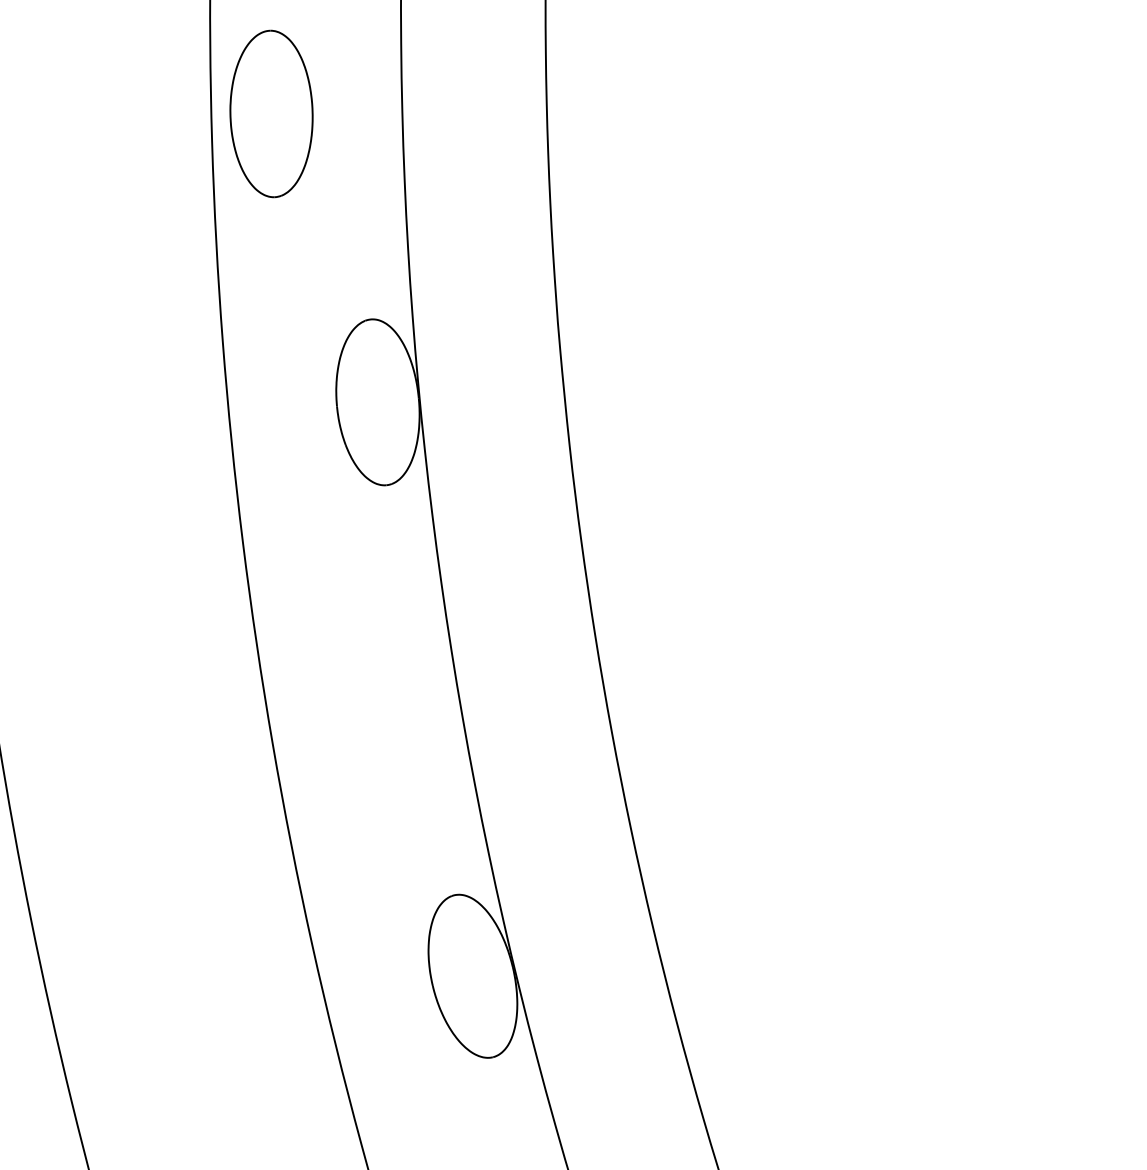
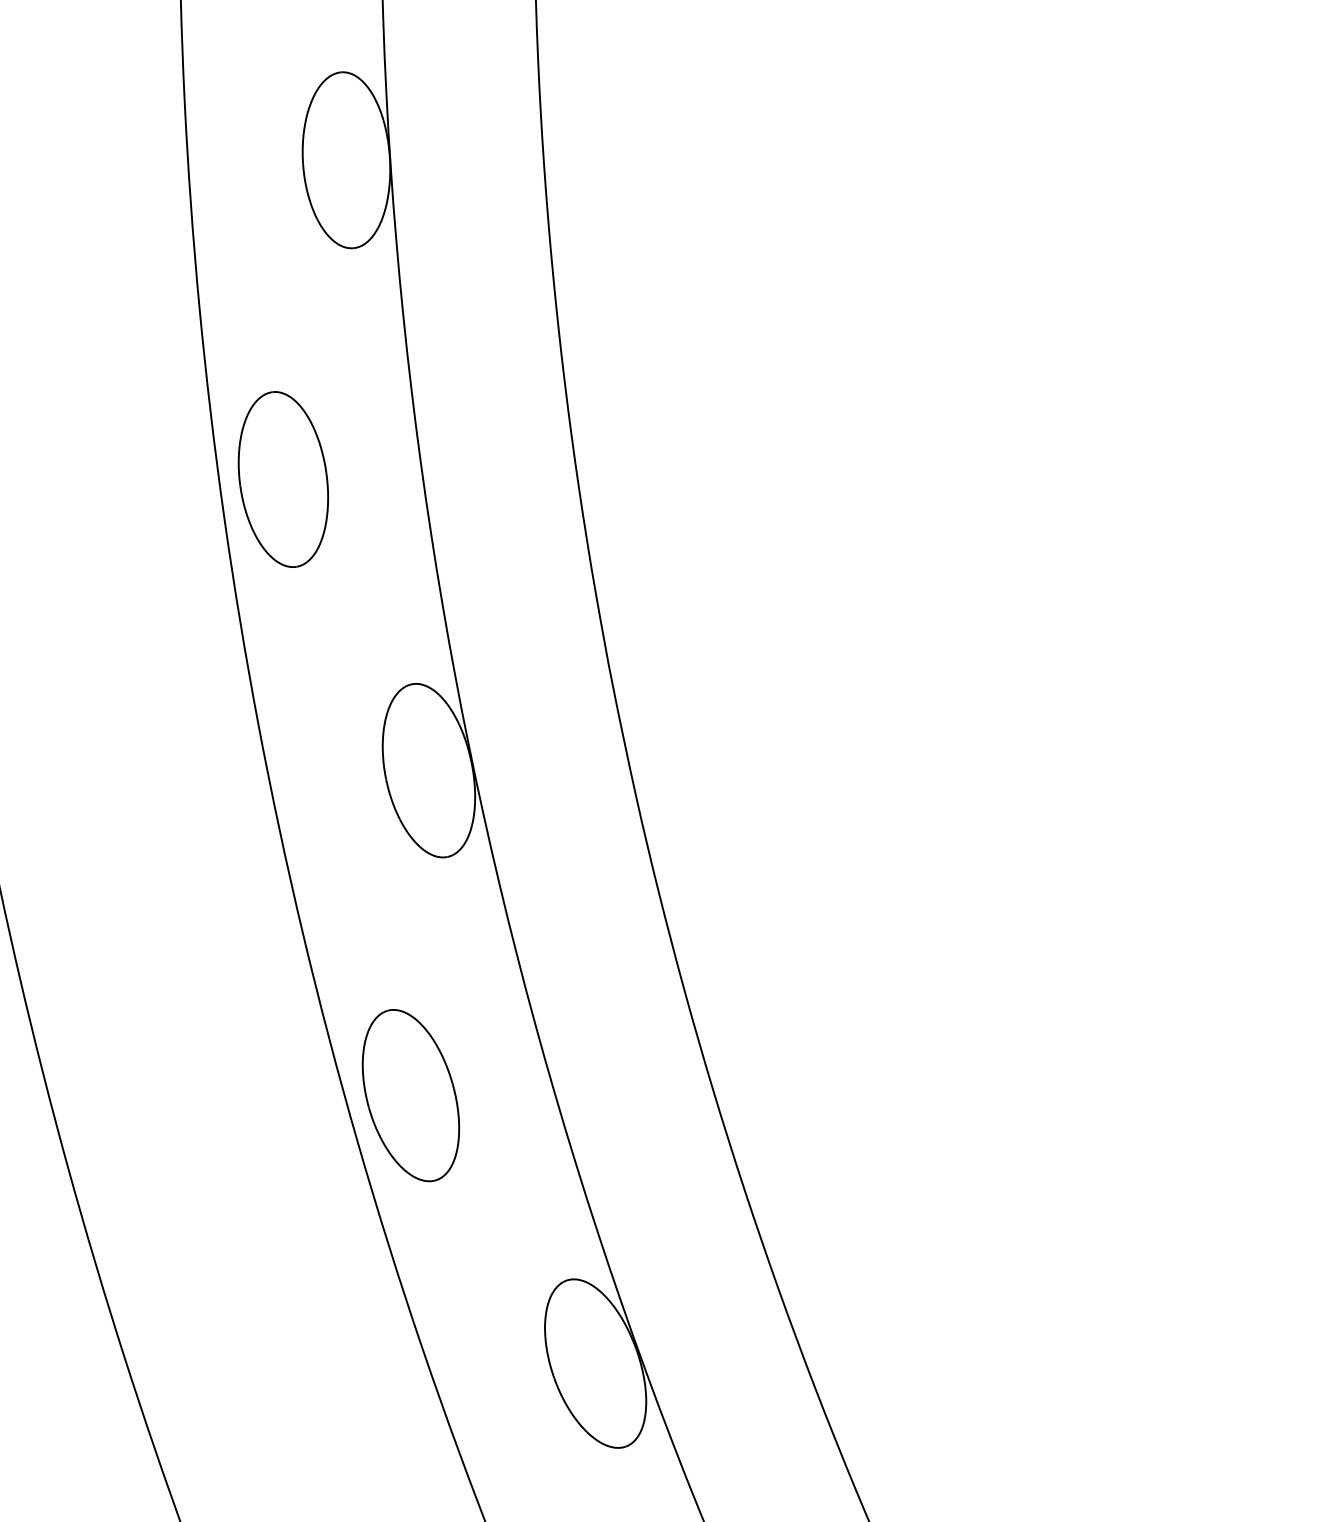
part: (327, 705) -> (410, 1095), added

